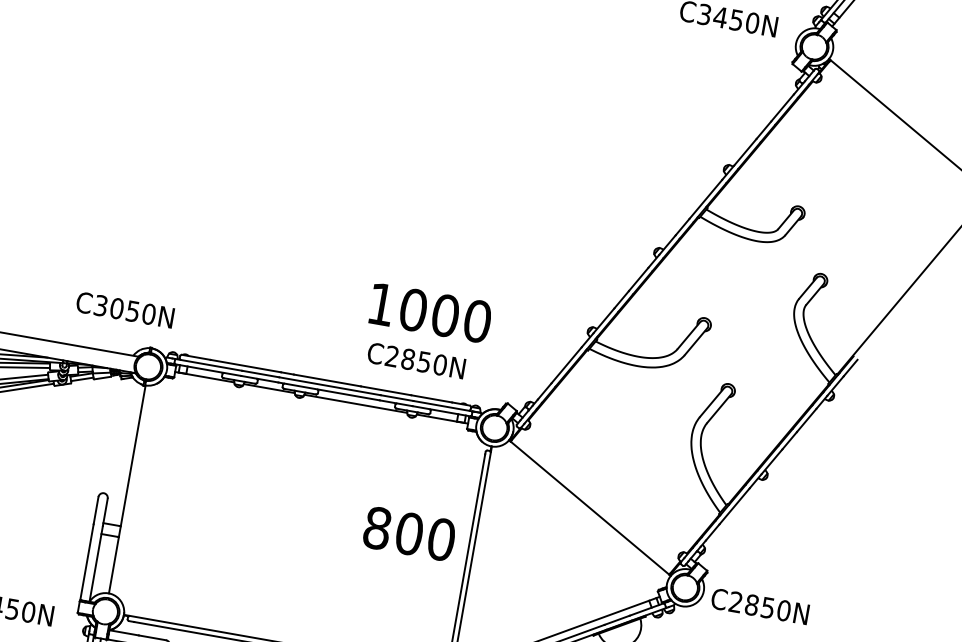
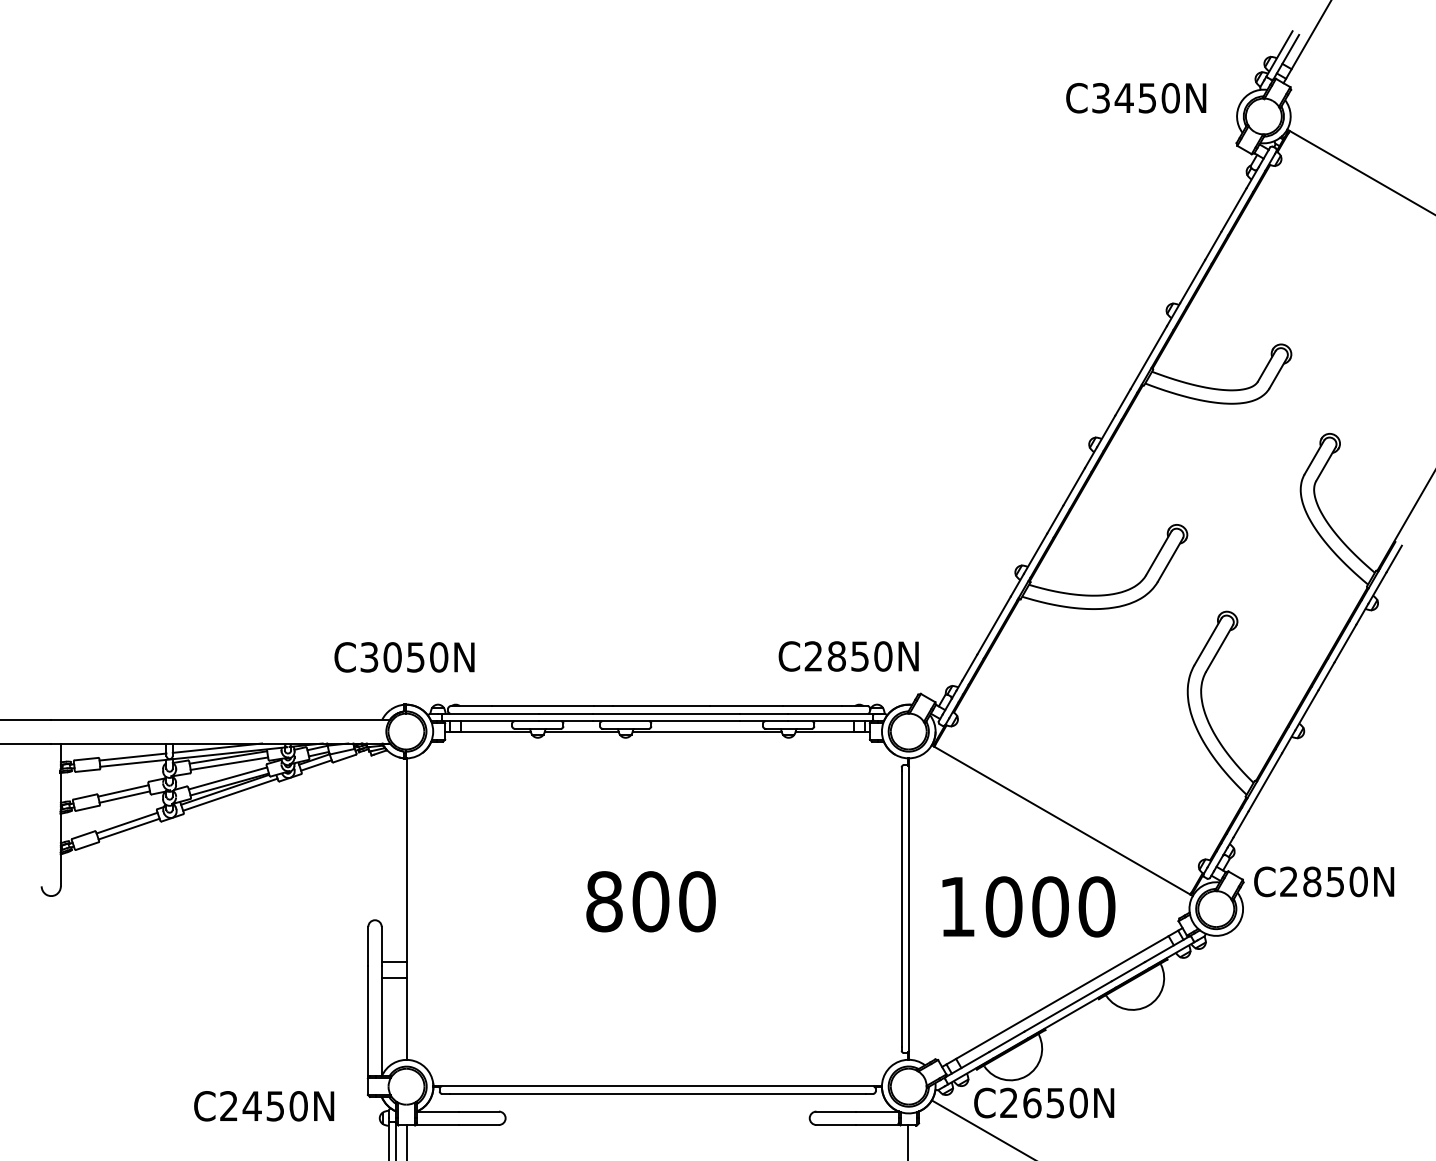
text: (125, 310) -> (404, 657), moved
text: (430, 312) -> (1028, 906), moved
text: (416, 360) -> (848, 656), moved
text: (409, 533) -> (650, 901), moved
text: (760, 606) -> (1324, 881), moved

